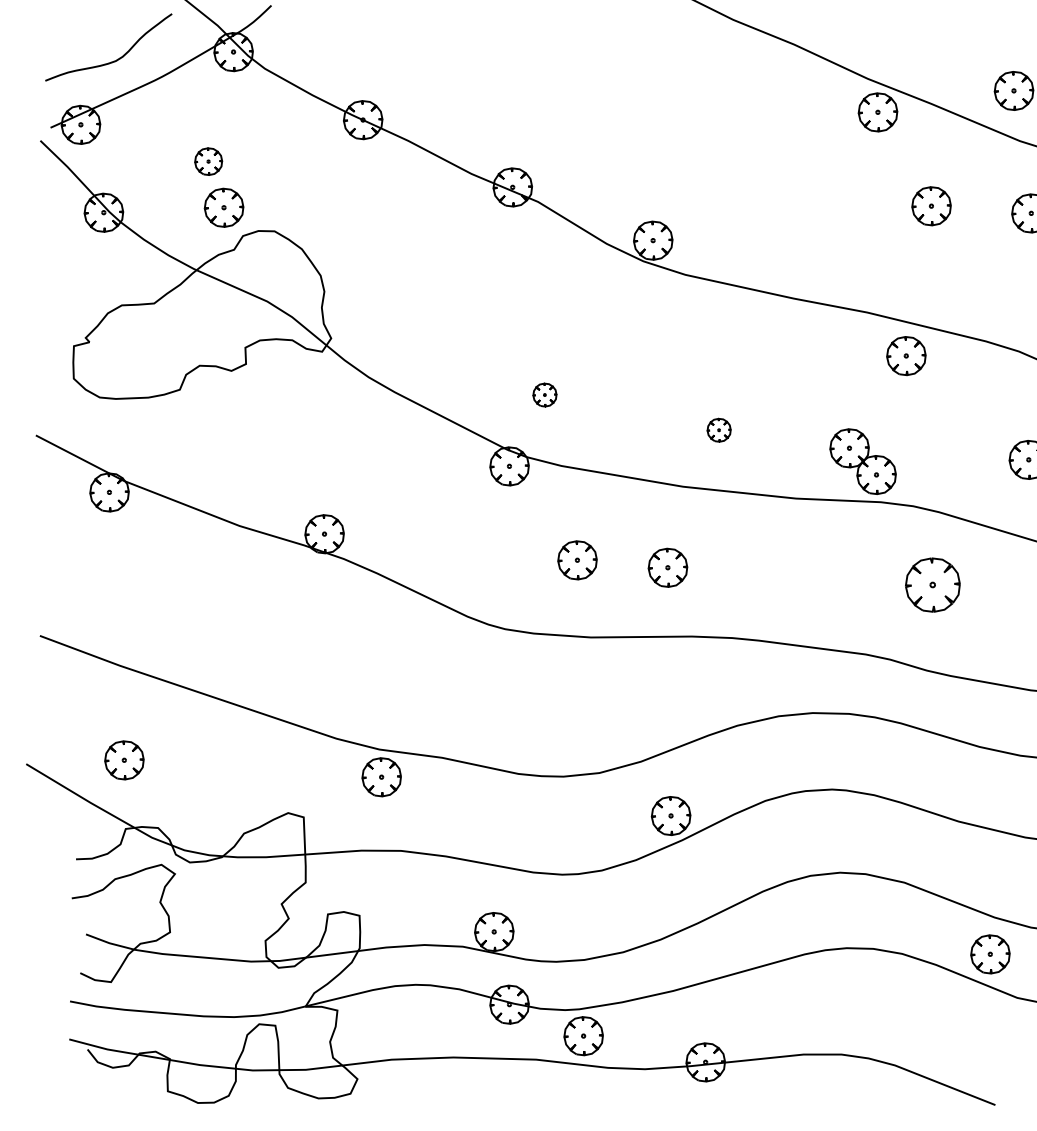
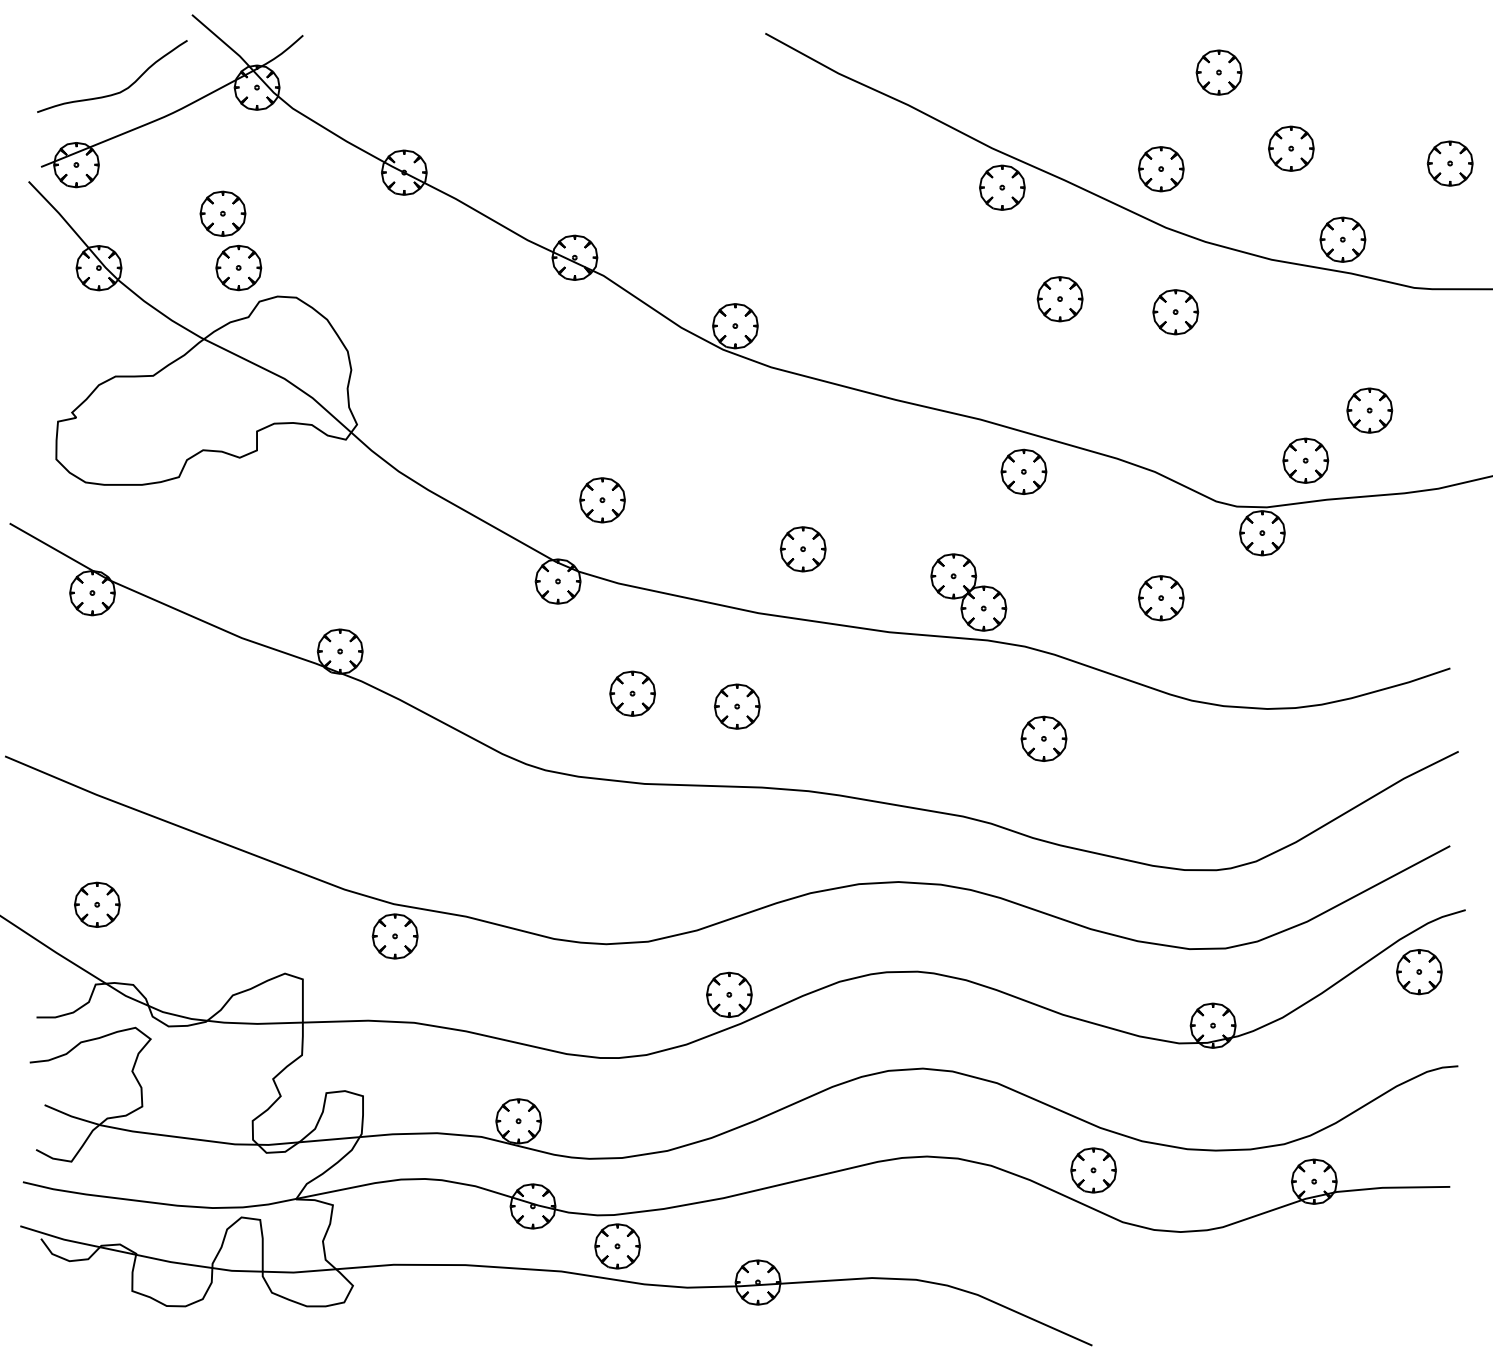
part: (208, 161) -> (222, 213), size x1.43
part: (544, 395) -> (602, 500), size x1.67
part: (718, 430) -> (802, 549), size x1.67
part: (932, 584) -> (1043, 738), size x0.71

